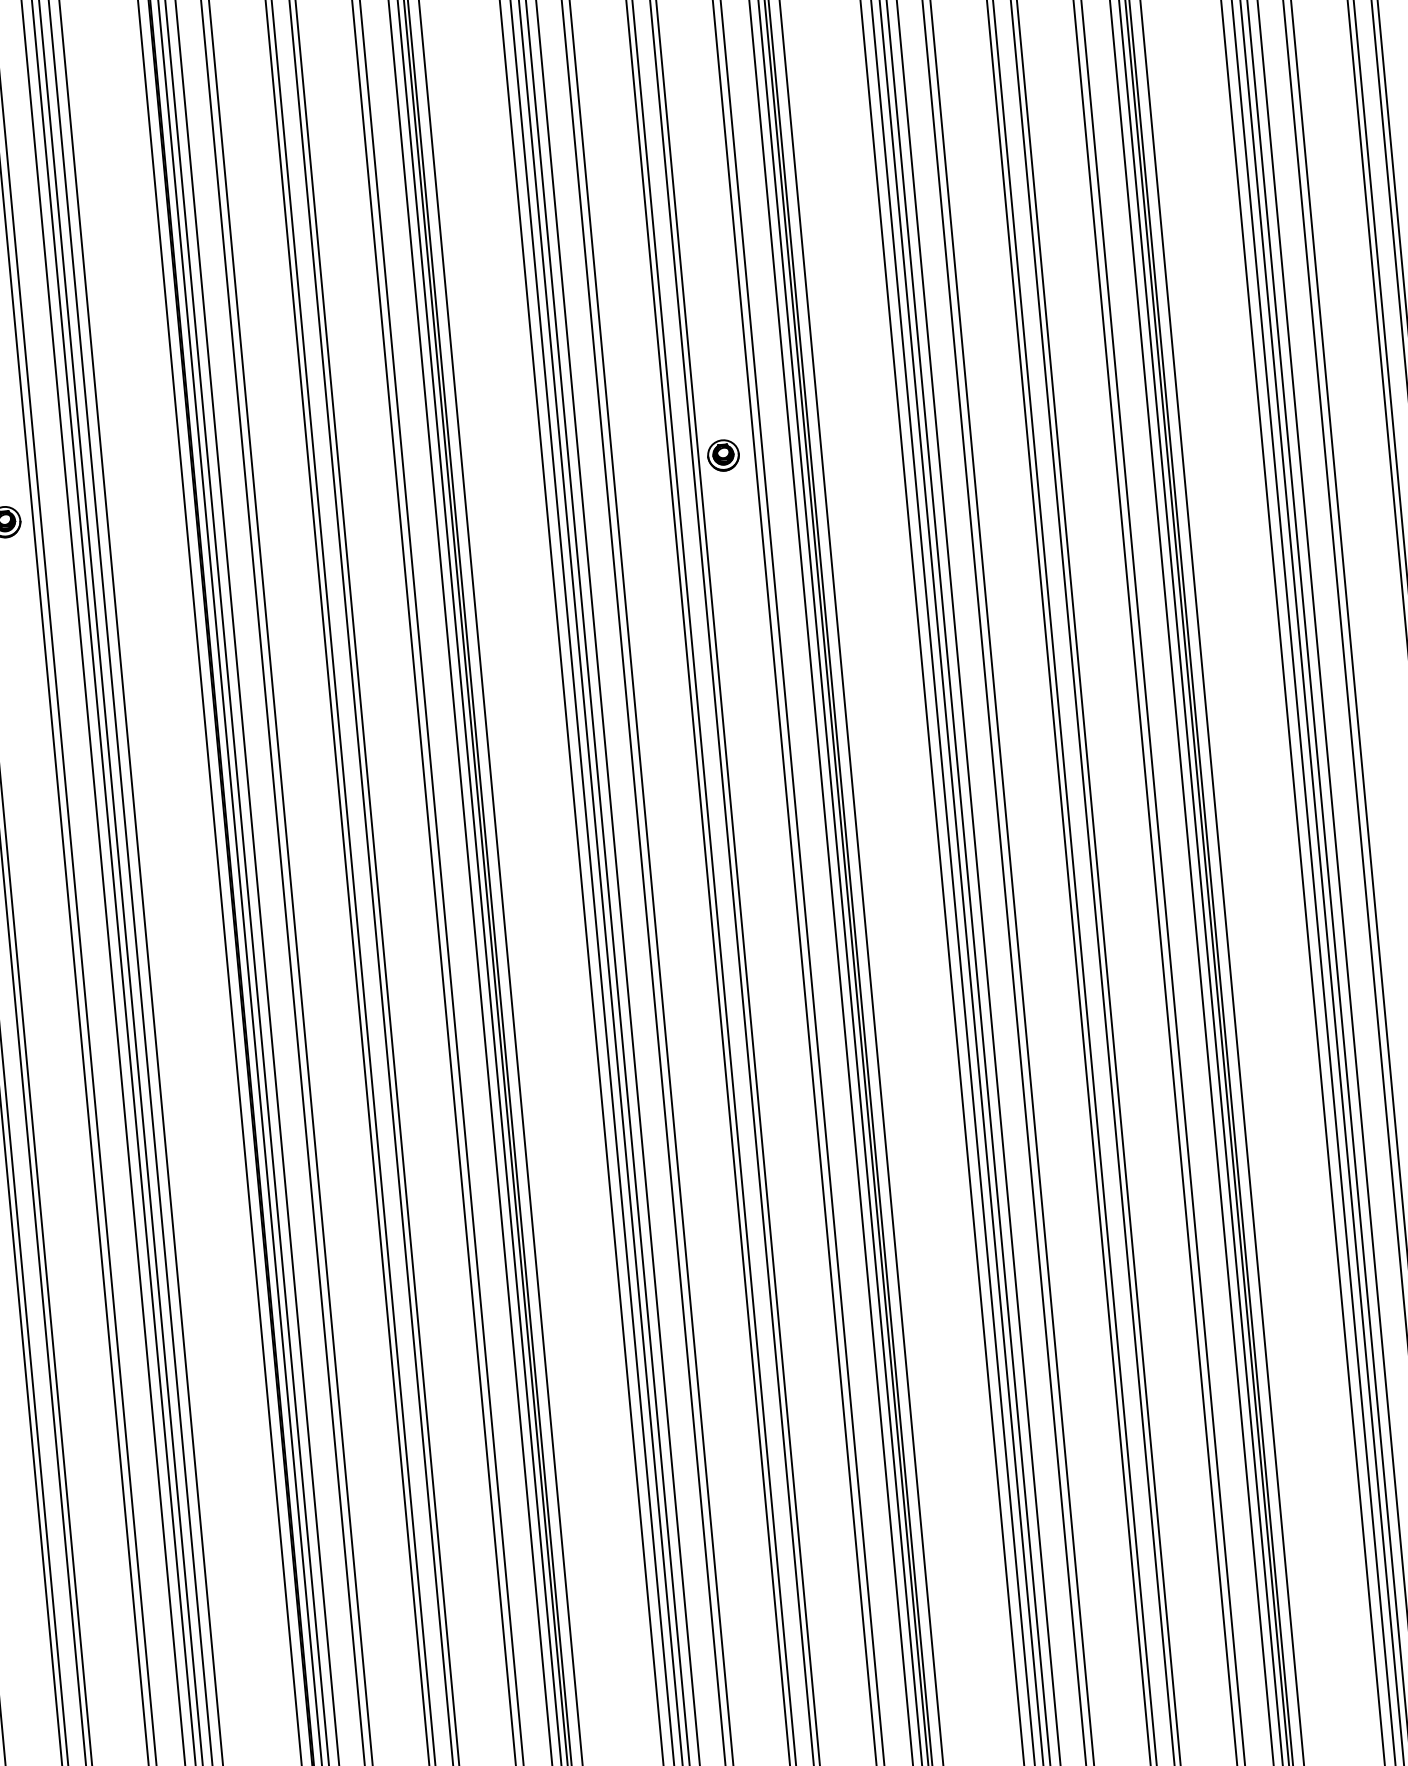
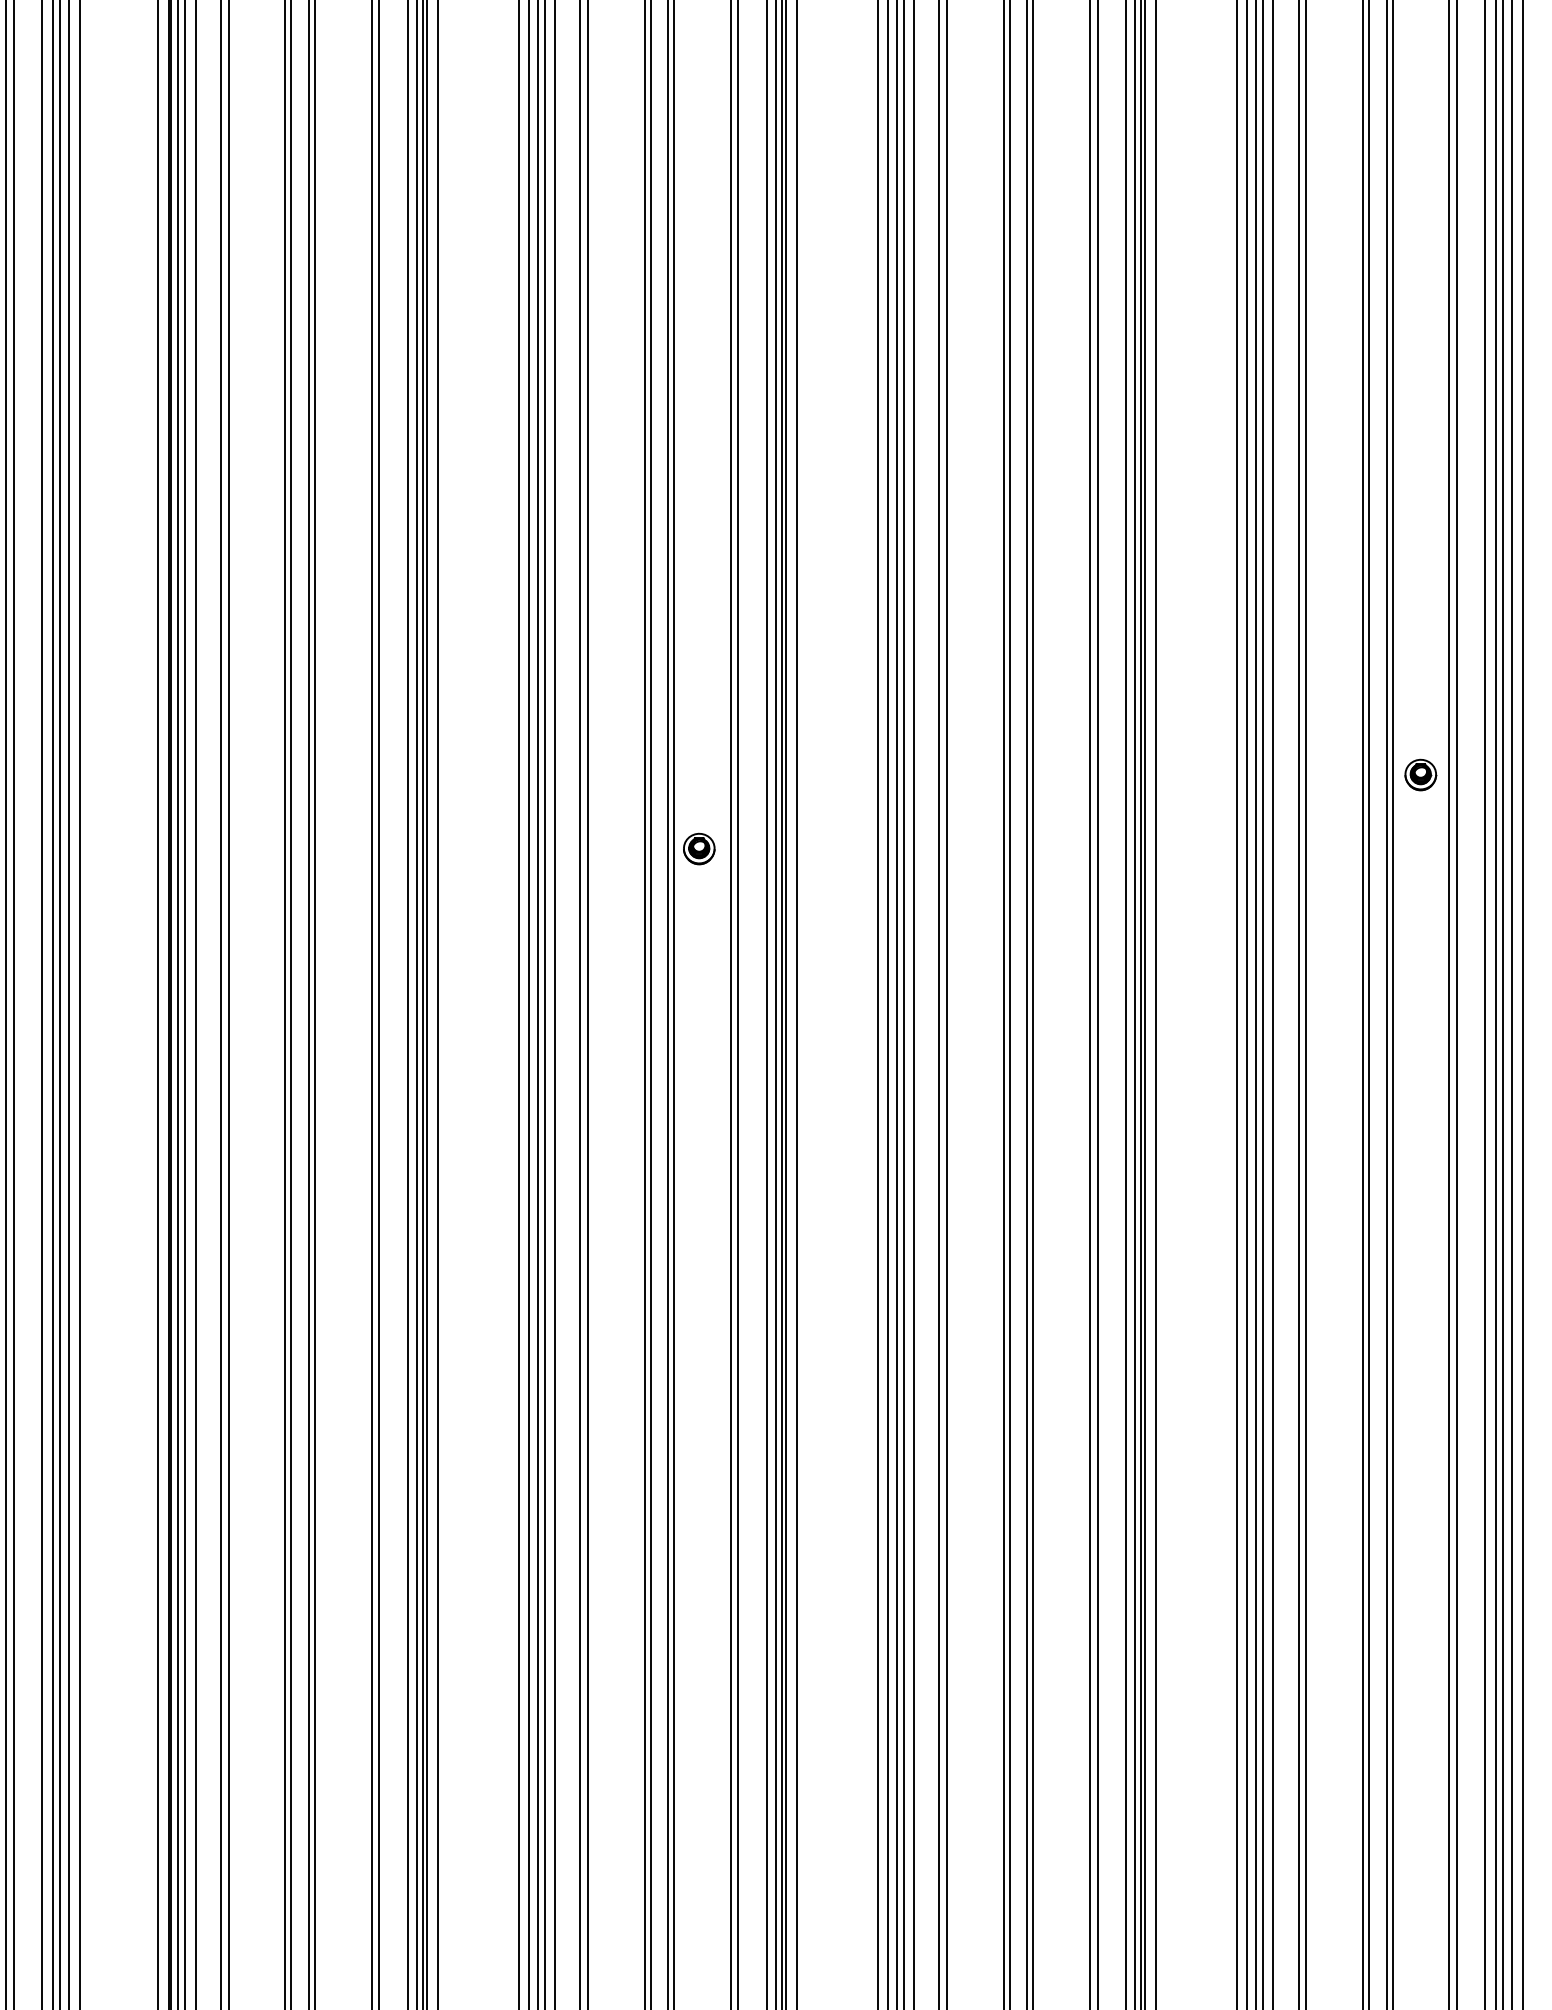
part: (723, 454) -> (699, 848), moved

